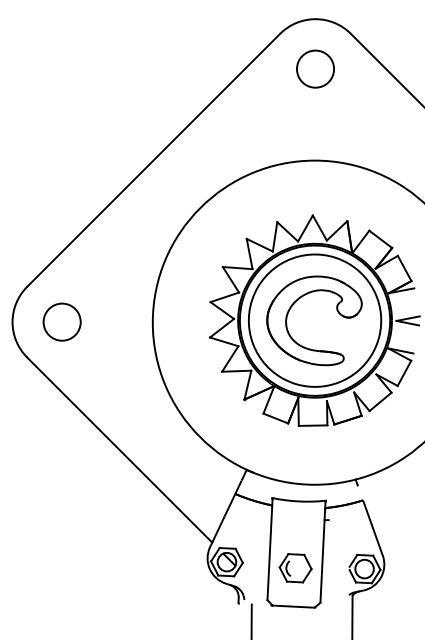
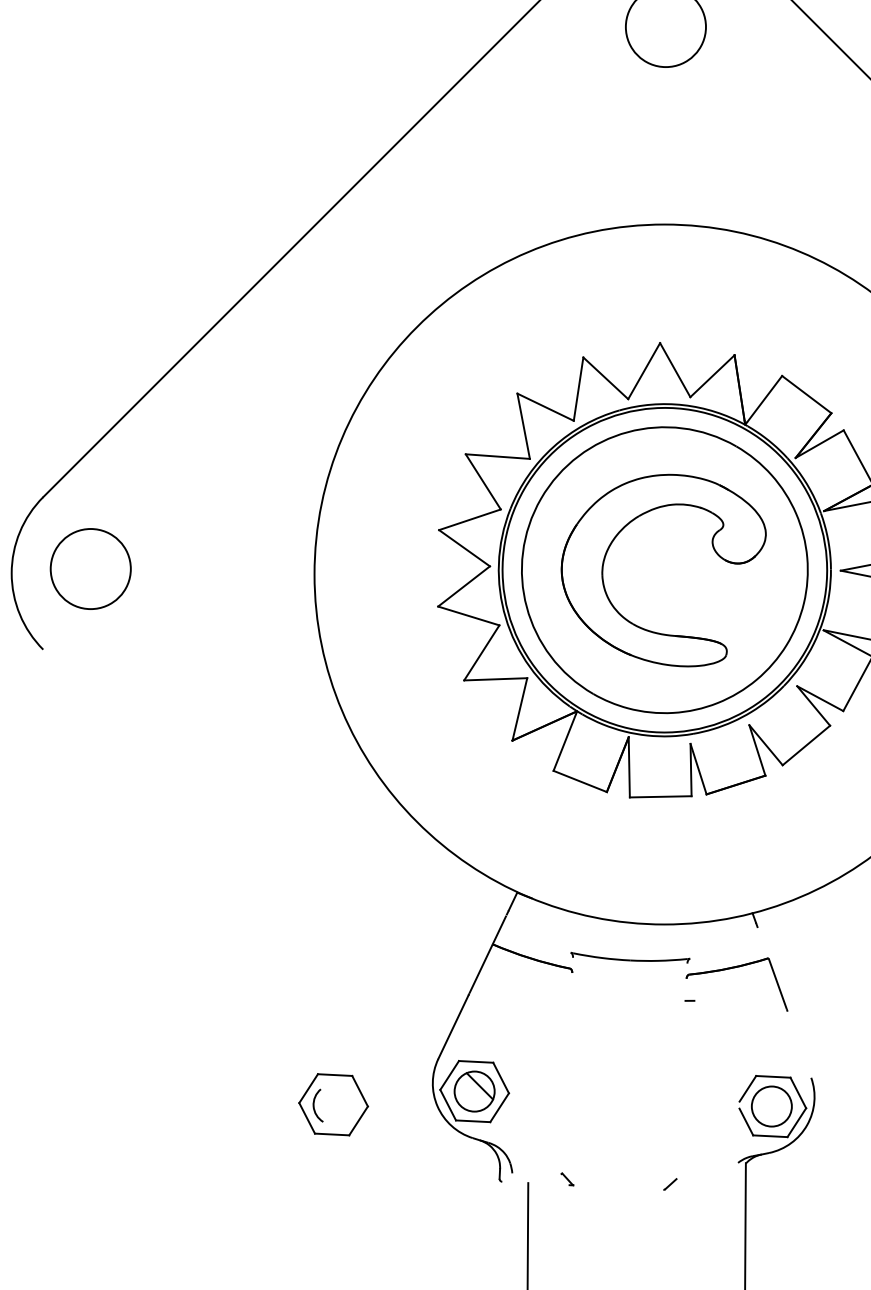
circle: (61, 321) -> (89, 567), moved
line: (119, 449) -> (242, 848), removed
line: (376, 540) -> (797, 1044), removed
line: (269, 550) -> (566, 1066), removed
line: (322, 552) -> (680, 1070), removed
part: (295, 568) -> (333, 1105), moved
line: (293, 606) -> (618, 1187), removed

